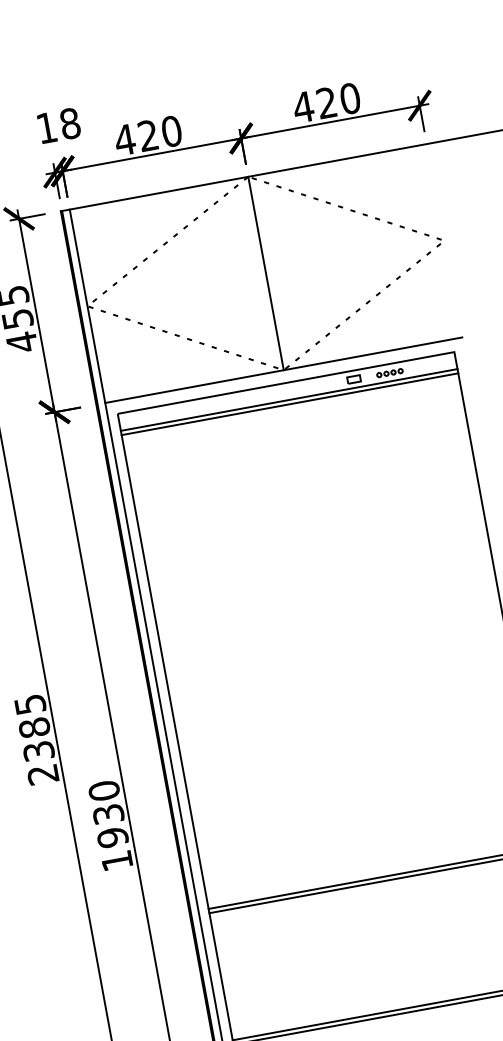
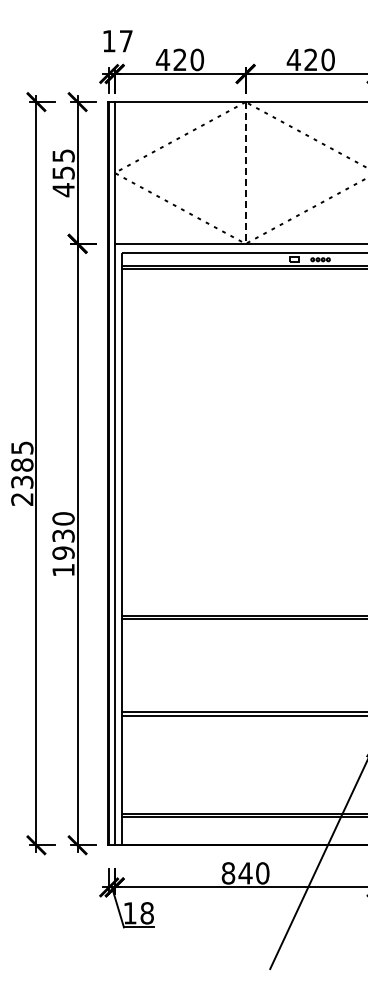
text: (69, 124) -> (125, 41), 18 -> 17
line: (265, 272) -> (245, 172), solid -> dashed

